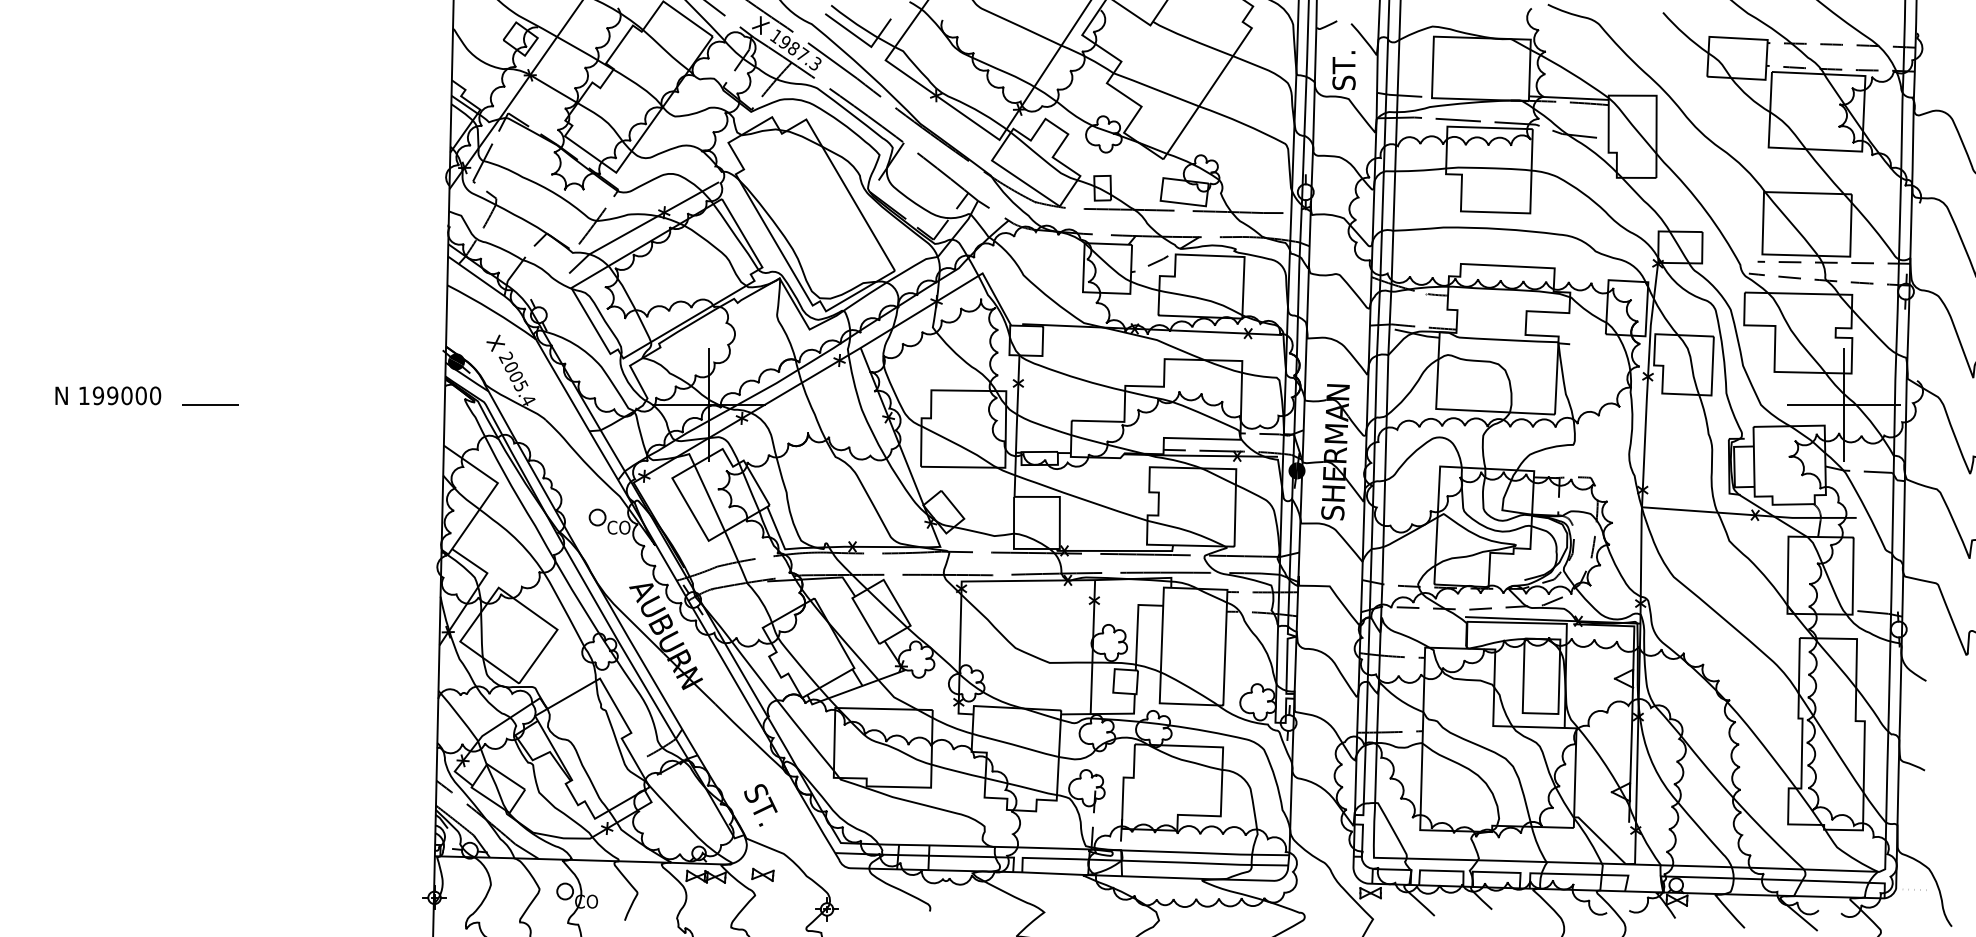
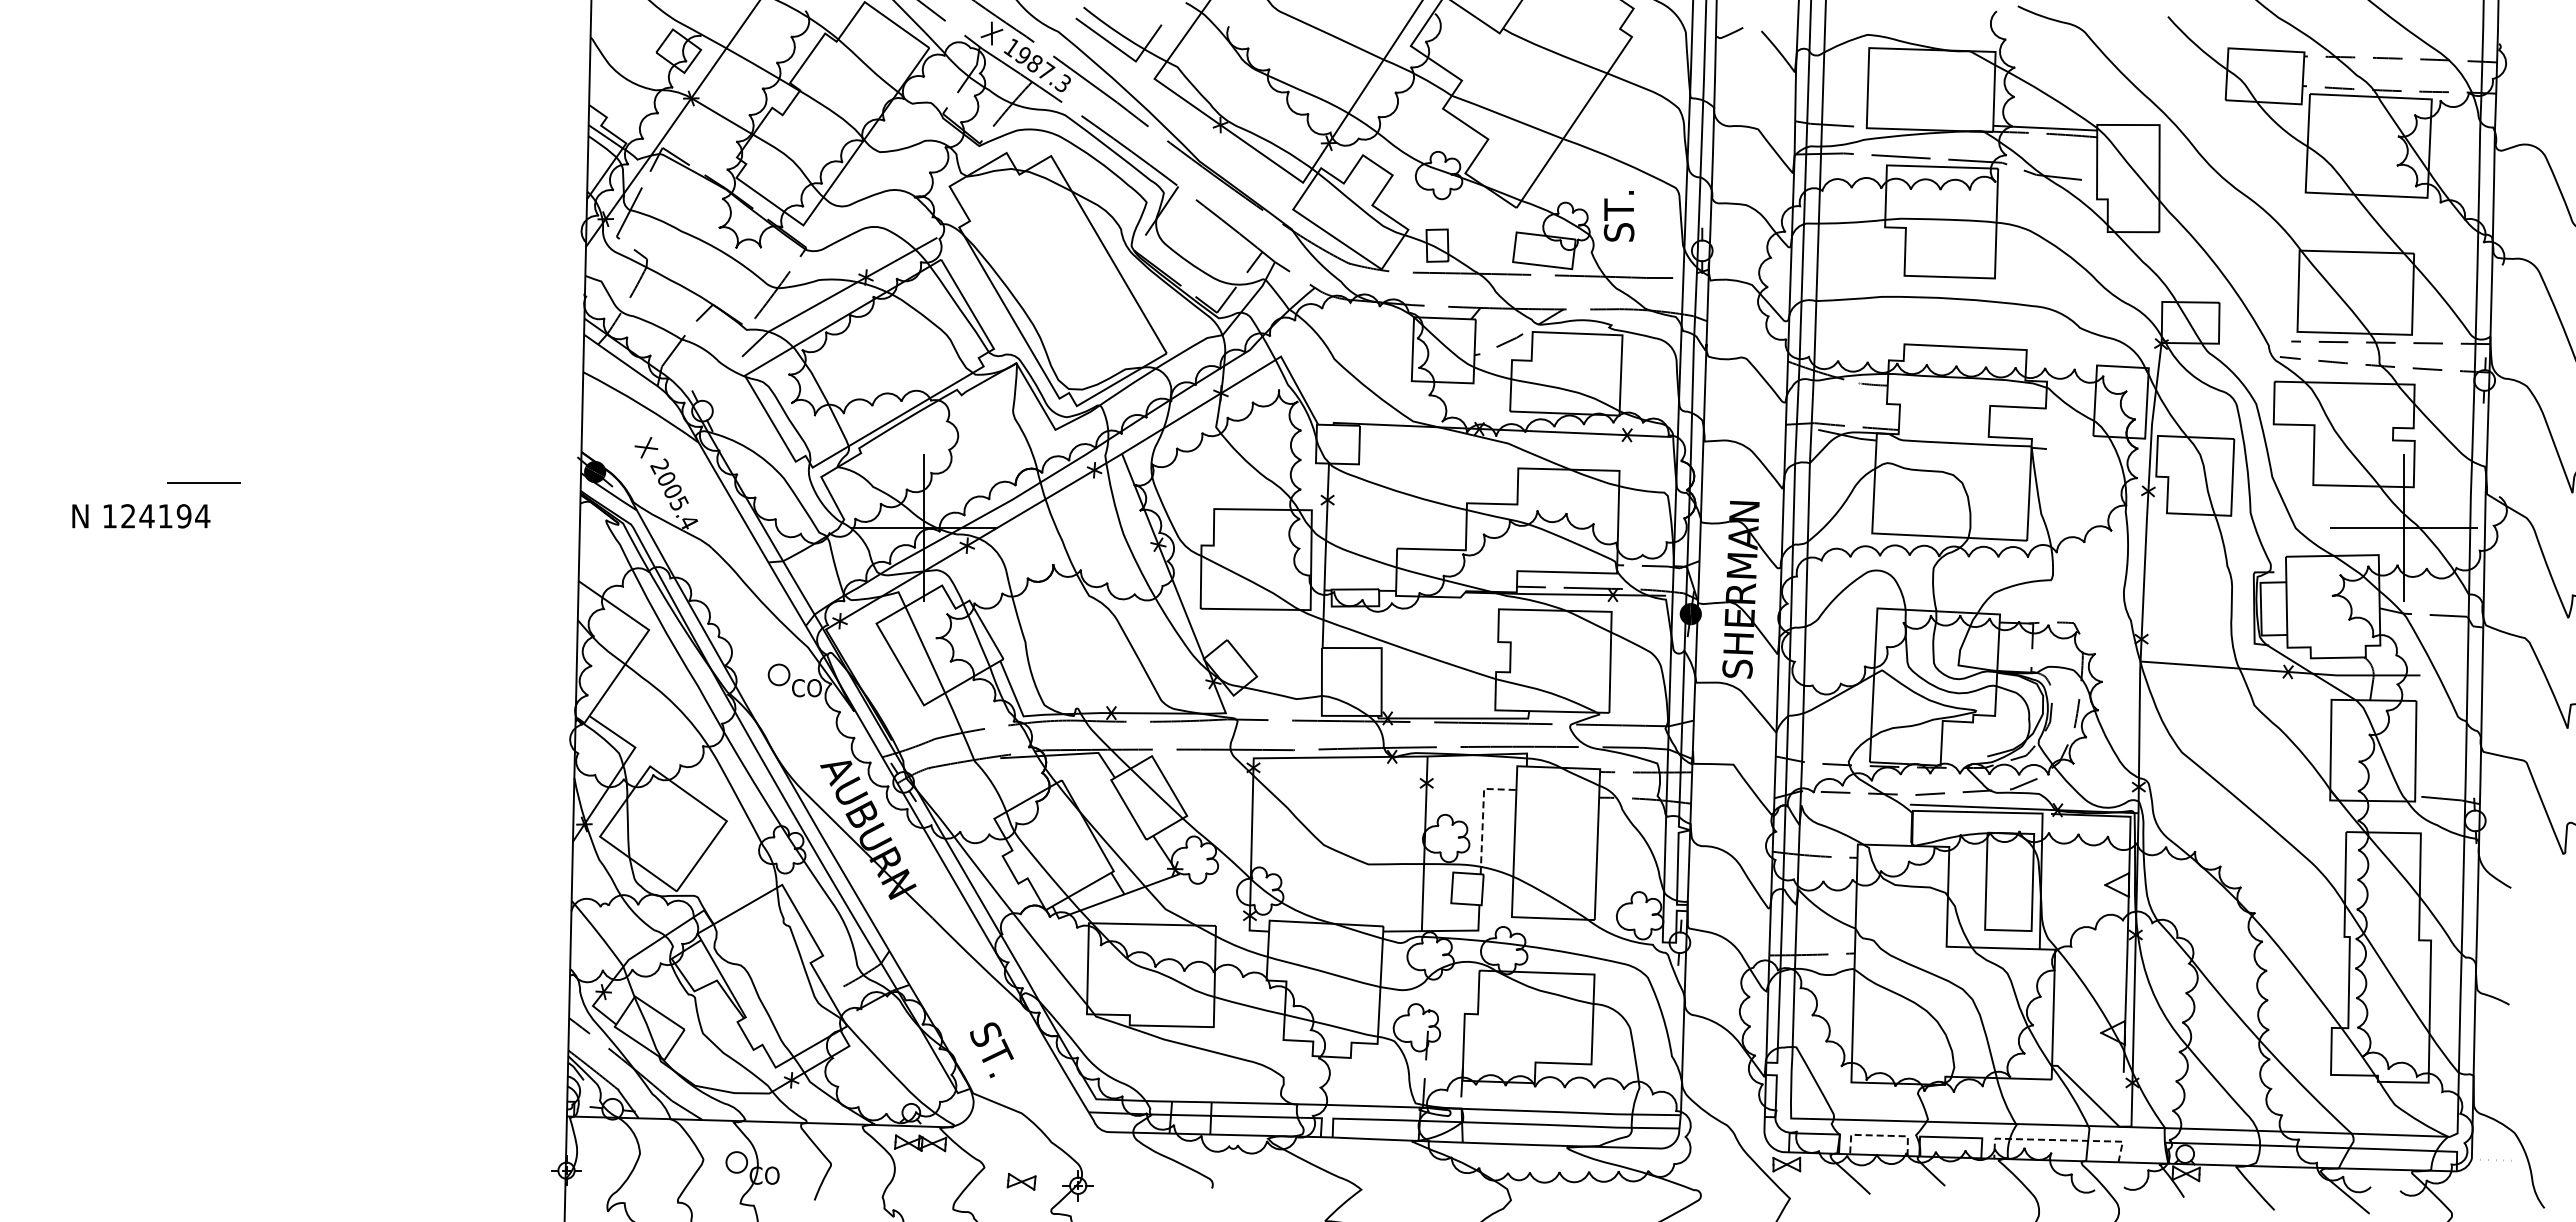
text: (1343, 70) -> (1618, 216), moved
text: (126, 396) -> (165, 516), 199000 -> 124194
line: (210, 404) -> (203, 482), moved
line: (1137, 624) -> (1483, 814), solid -> dashed
line: (1441, 870) -> (1879, 1135), solid -> dashed
part: (762, 874) -> (1021, 1181), moved
line: (1579, 874) -> (2058, 1140), solid -> dashed

